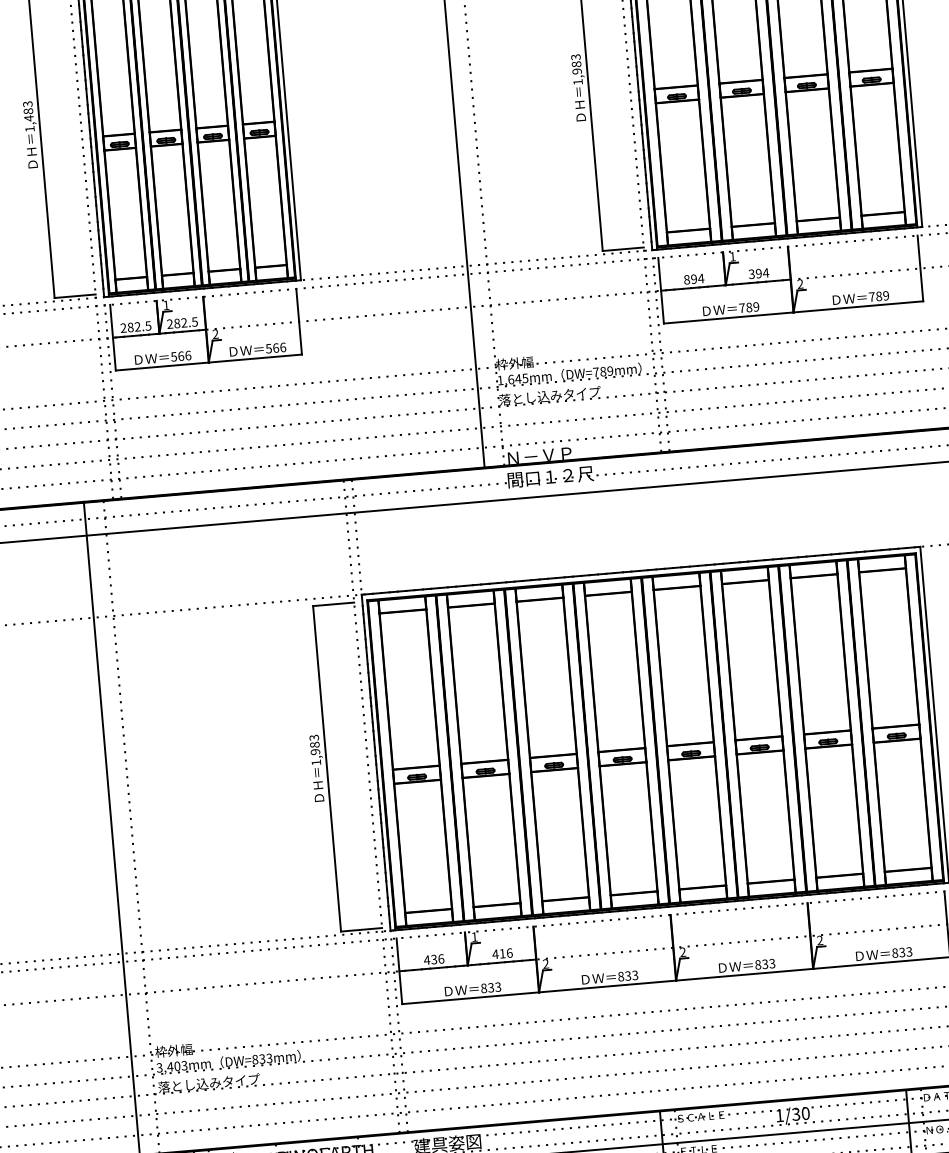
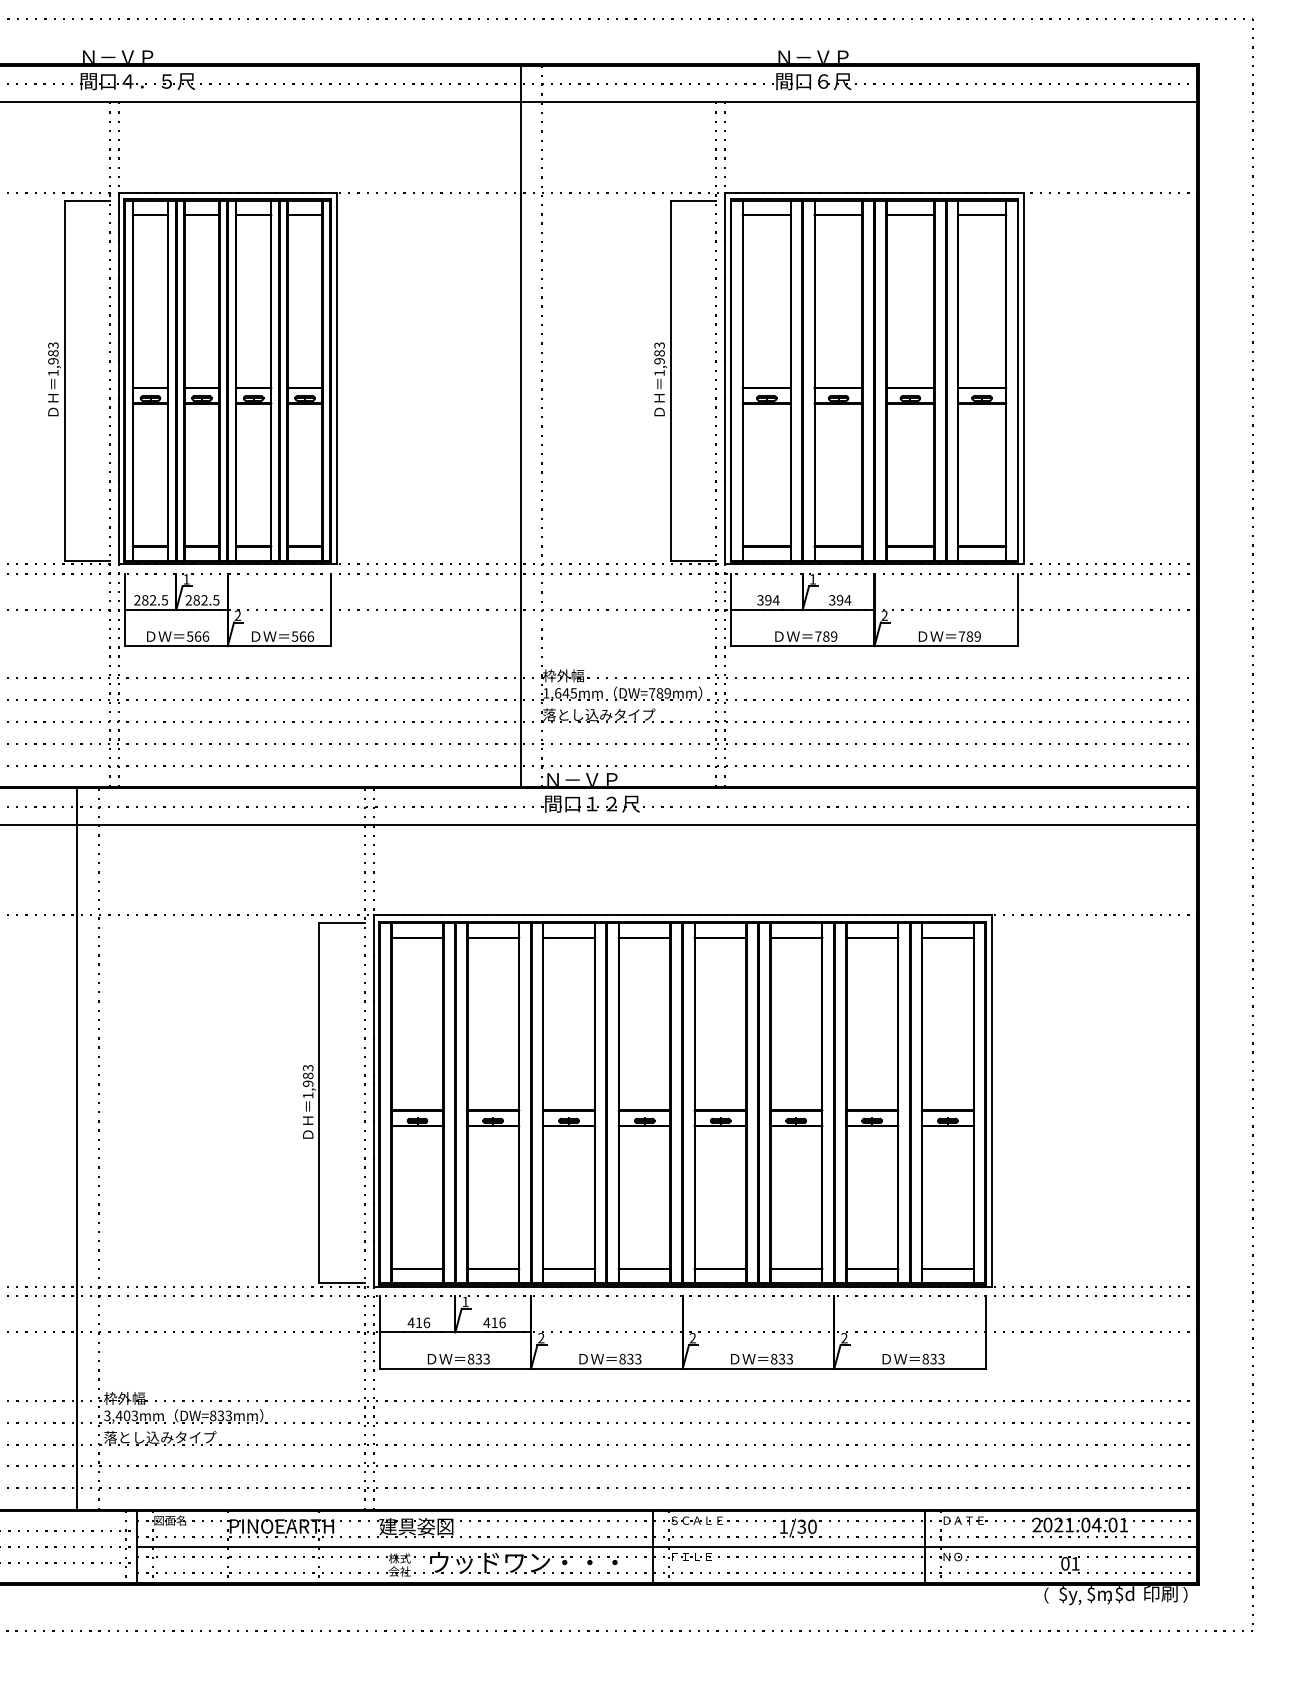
text: (29, 117) -> (53, 360), 1,483 -> 1,983
text: (686, 279) -> (760, 600), 894 -> 394
text: (433, 959) -> (418, 1322), 436 -> 416

